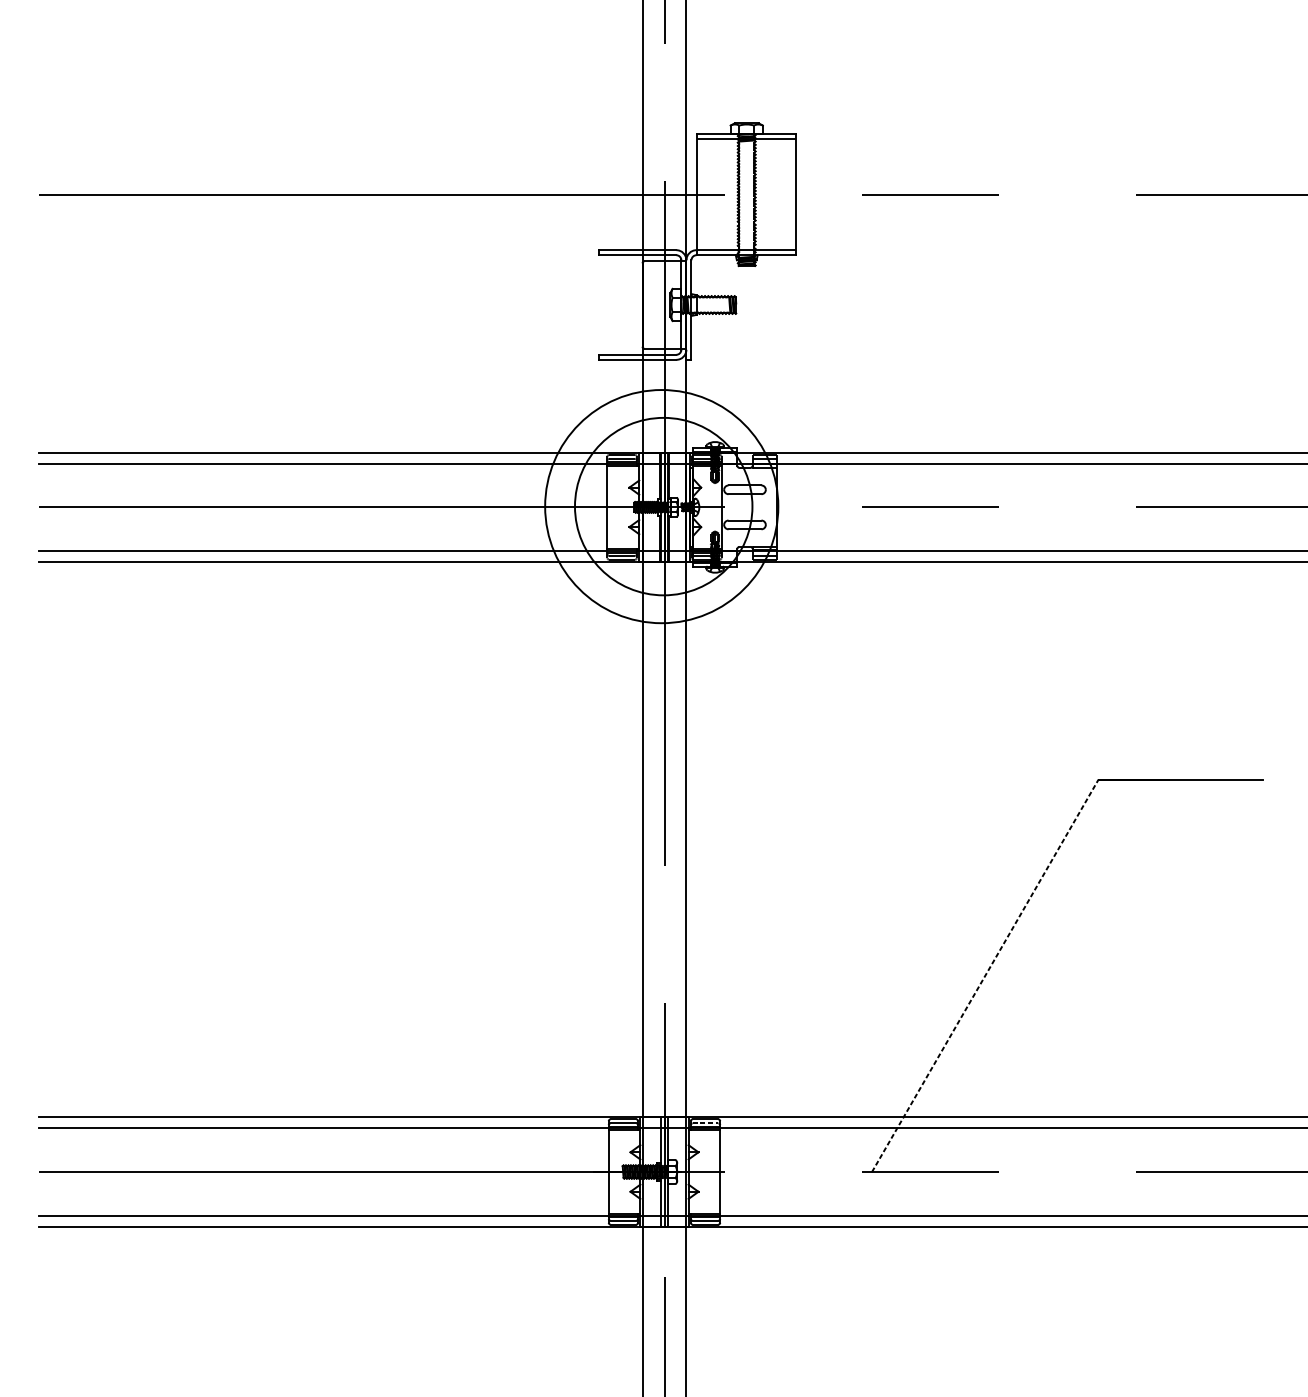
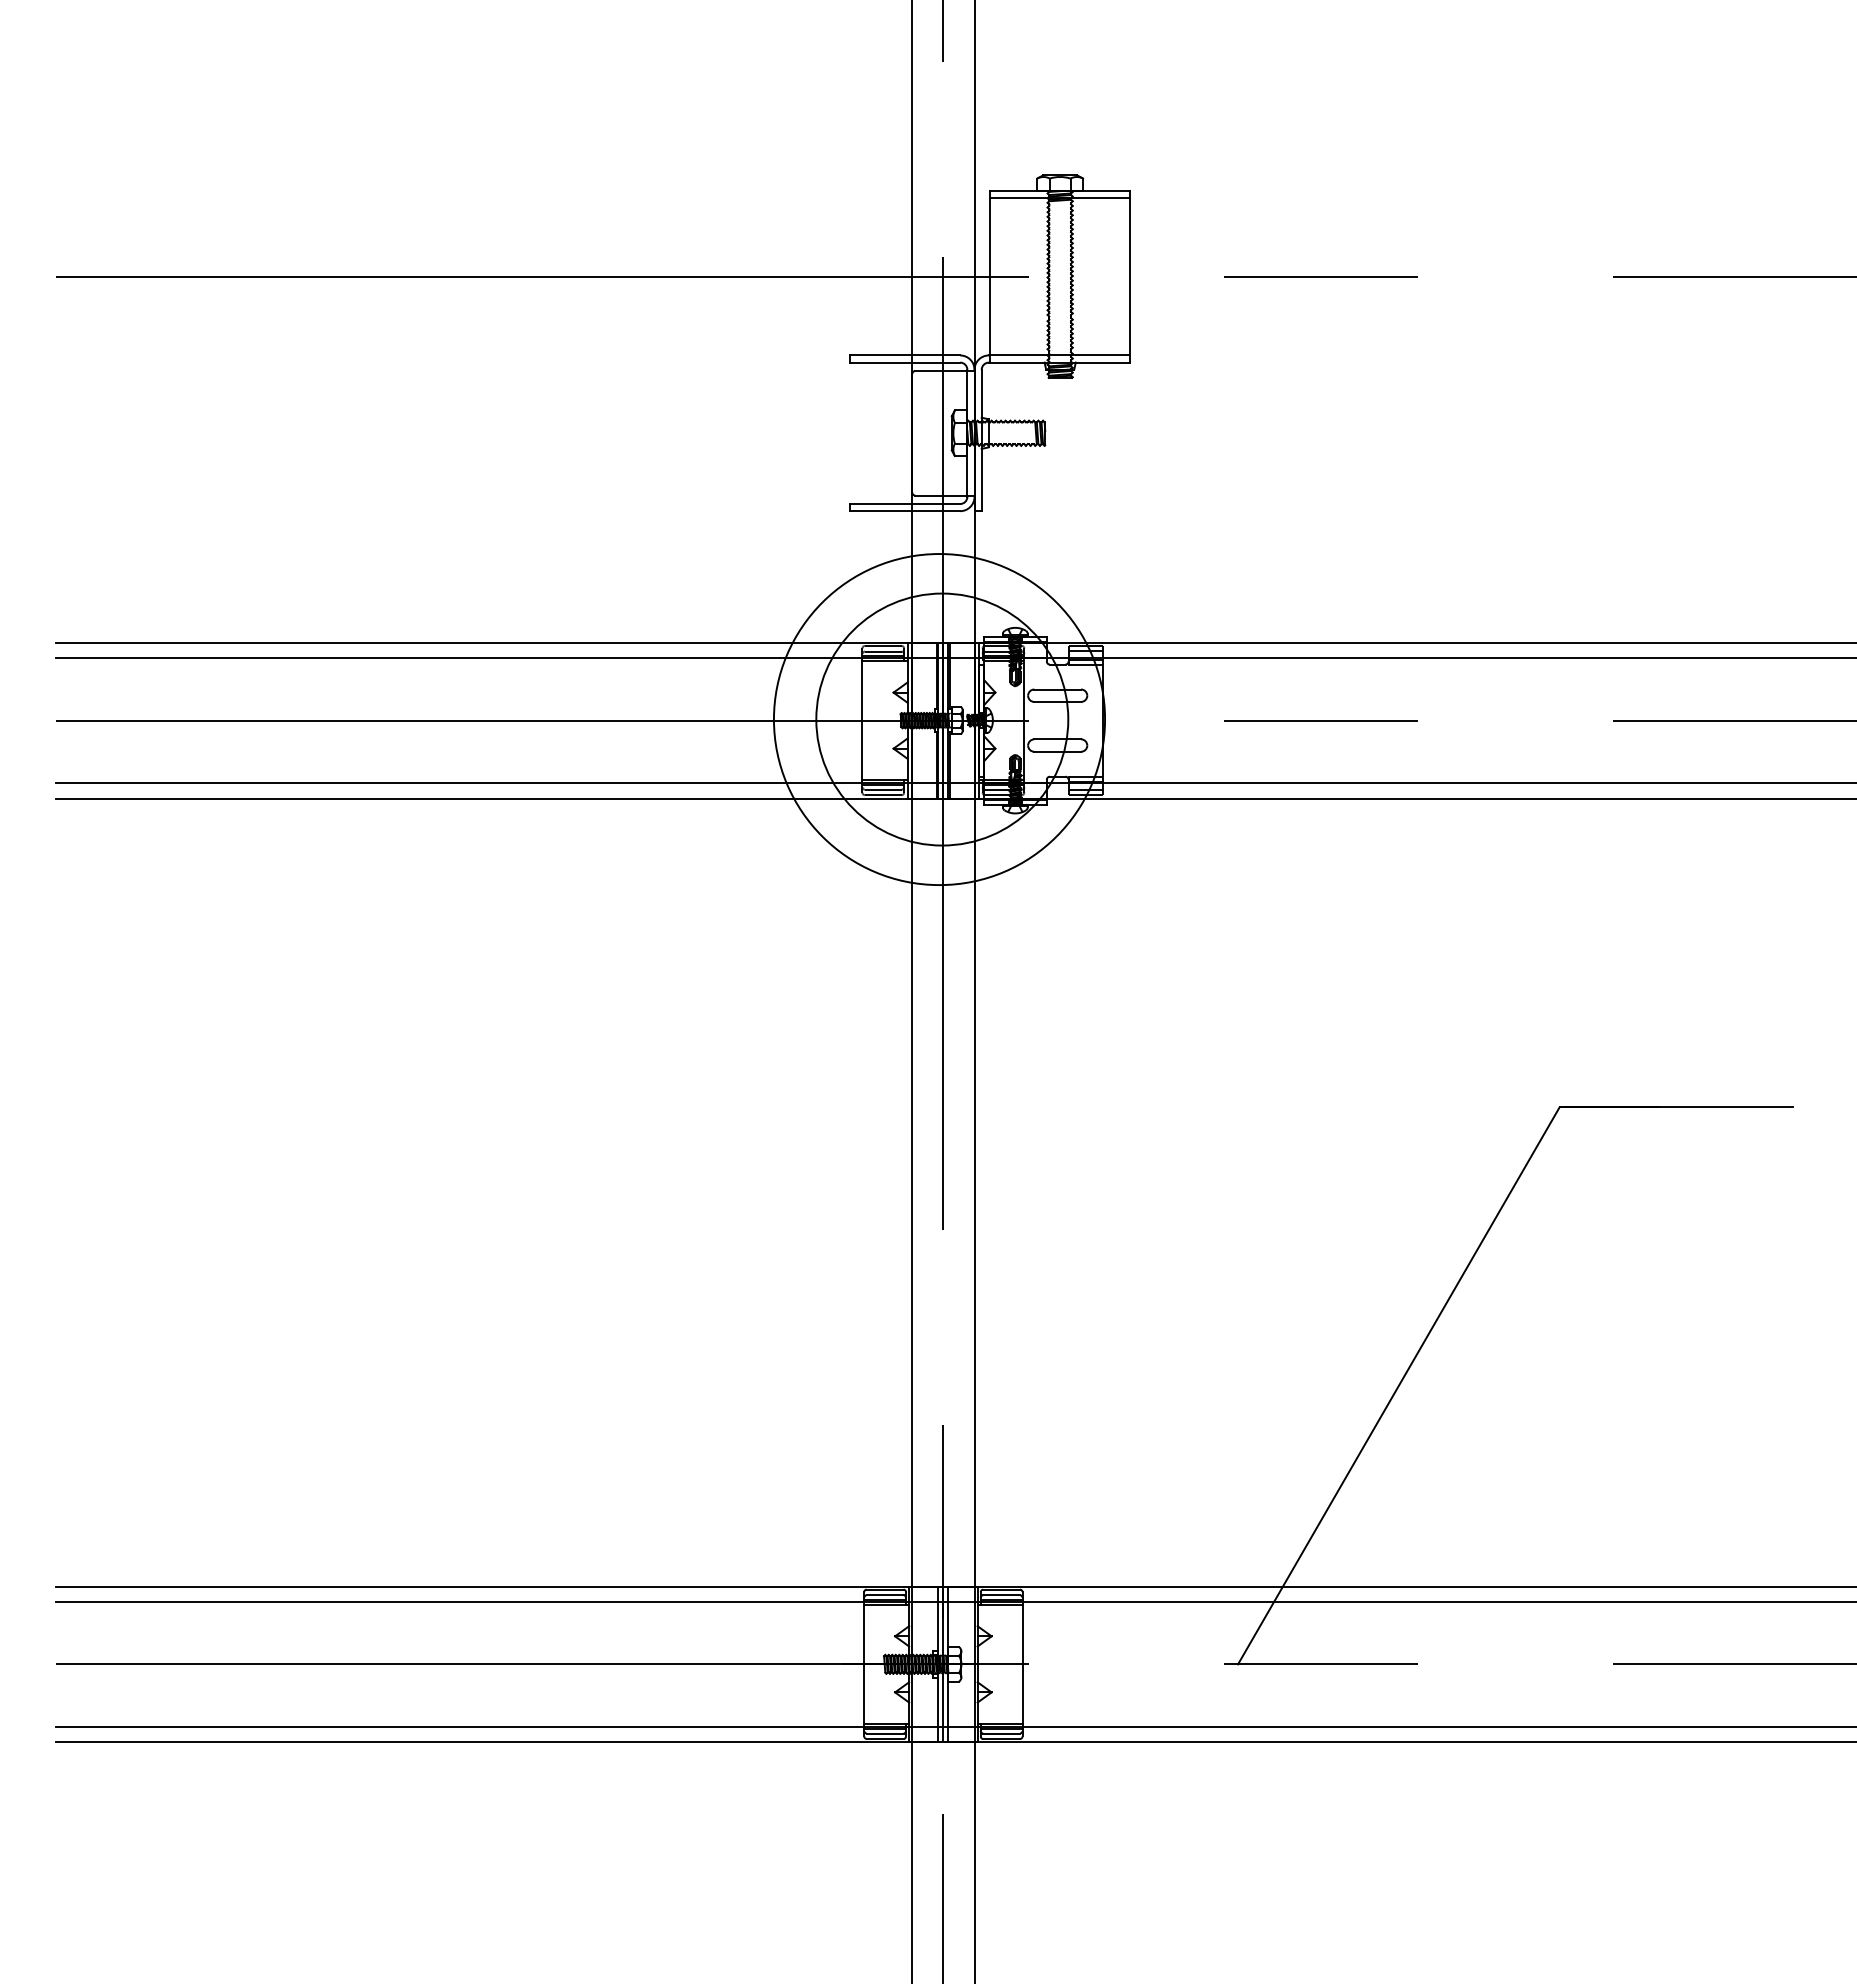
line: (985, 975) -> (1398, 1385), dashed -> solid
line: (706, 1123) -> (1002, 1595), dashed -> solid

